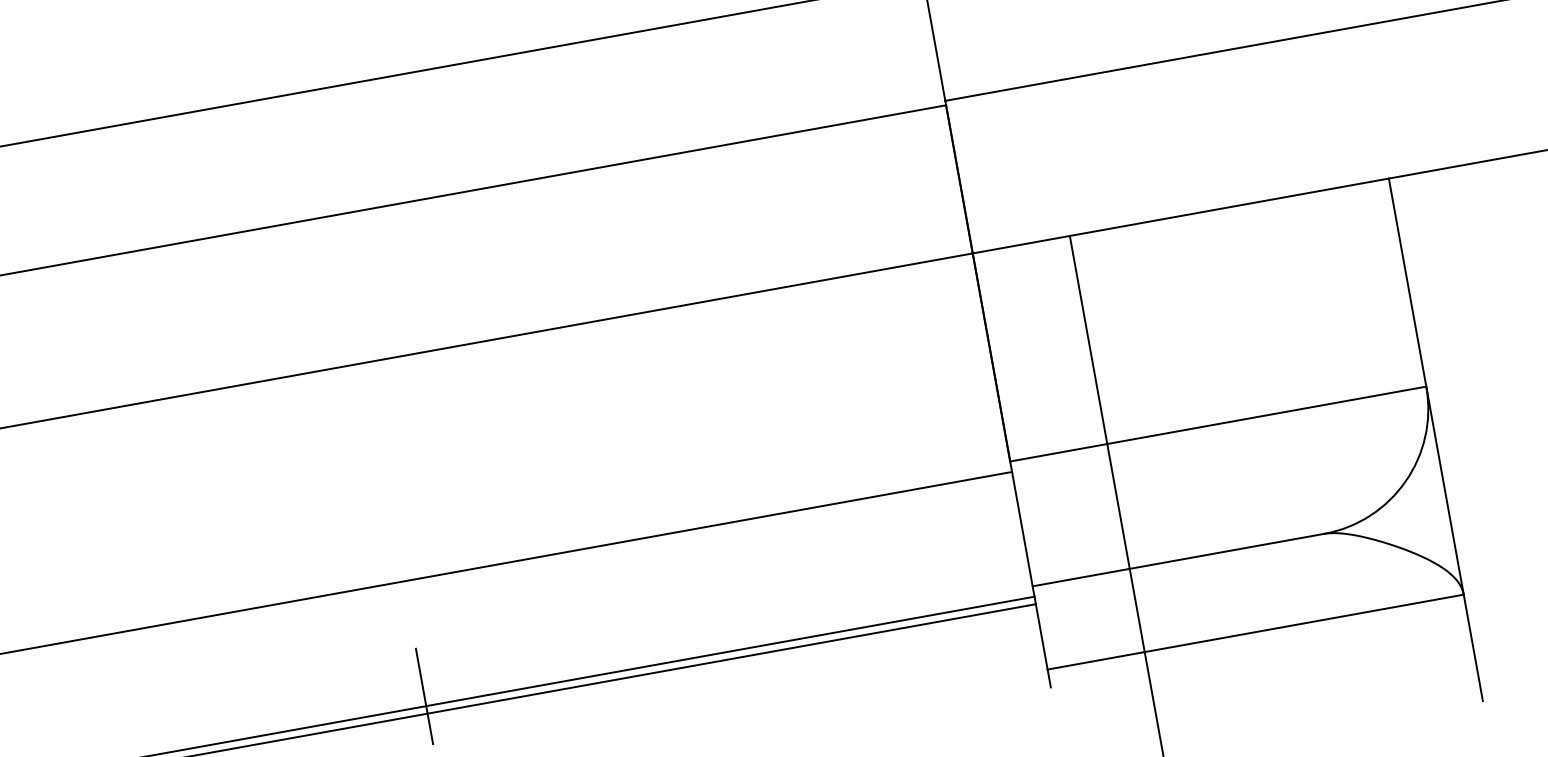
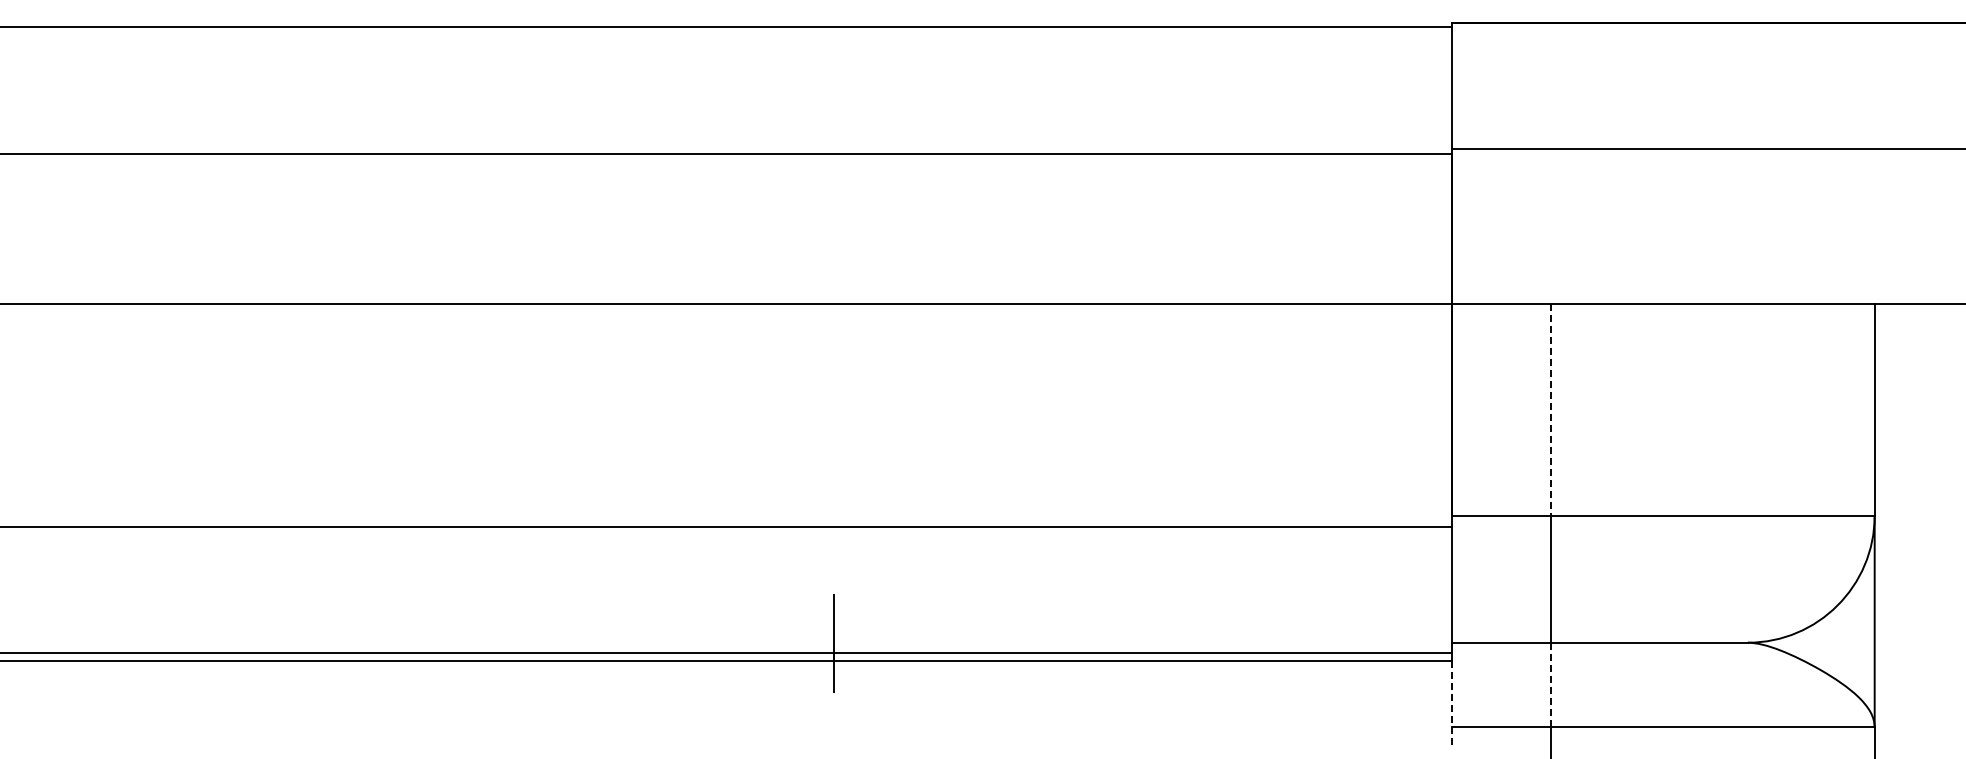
line: (1088, 340) -> (1550, 410), solid -> dashed
line: (1137, 610) -> (1550, 685), solid -> dashed
line: (1043, 646) -> (1451, 703), solid -> dashed

